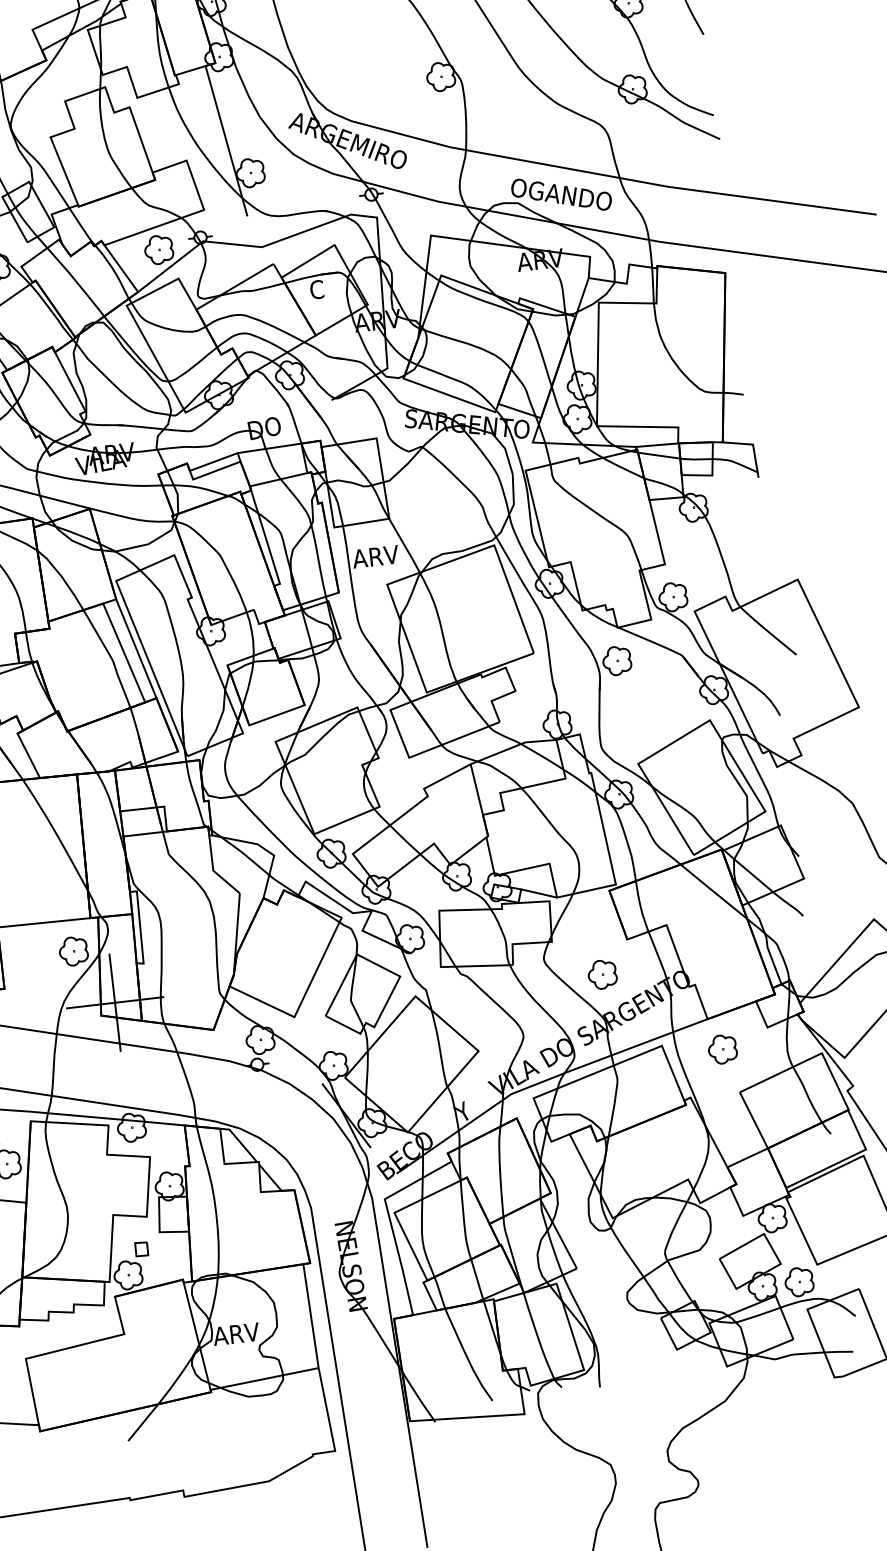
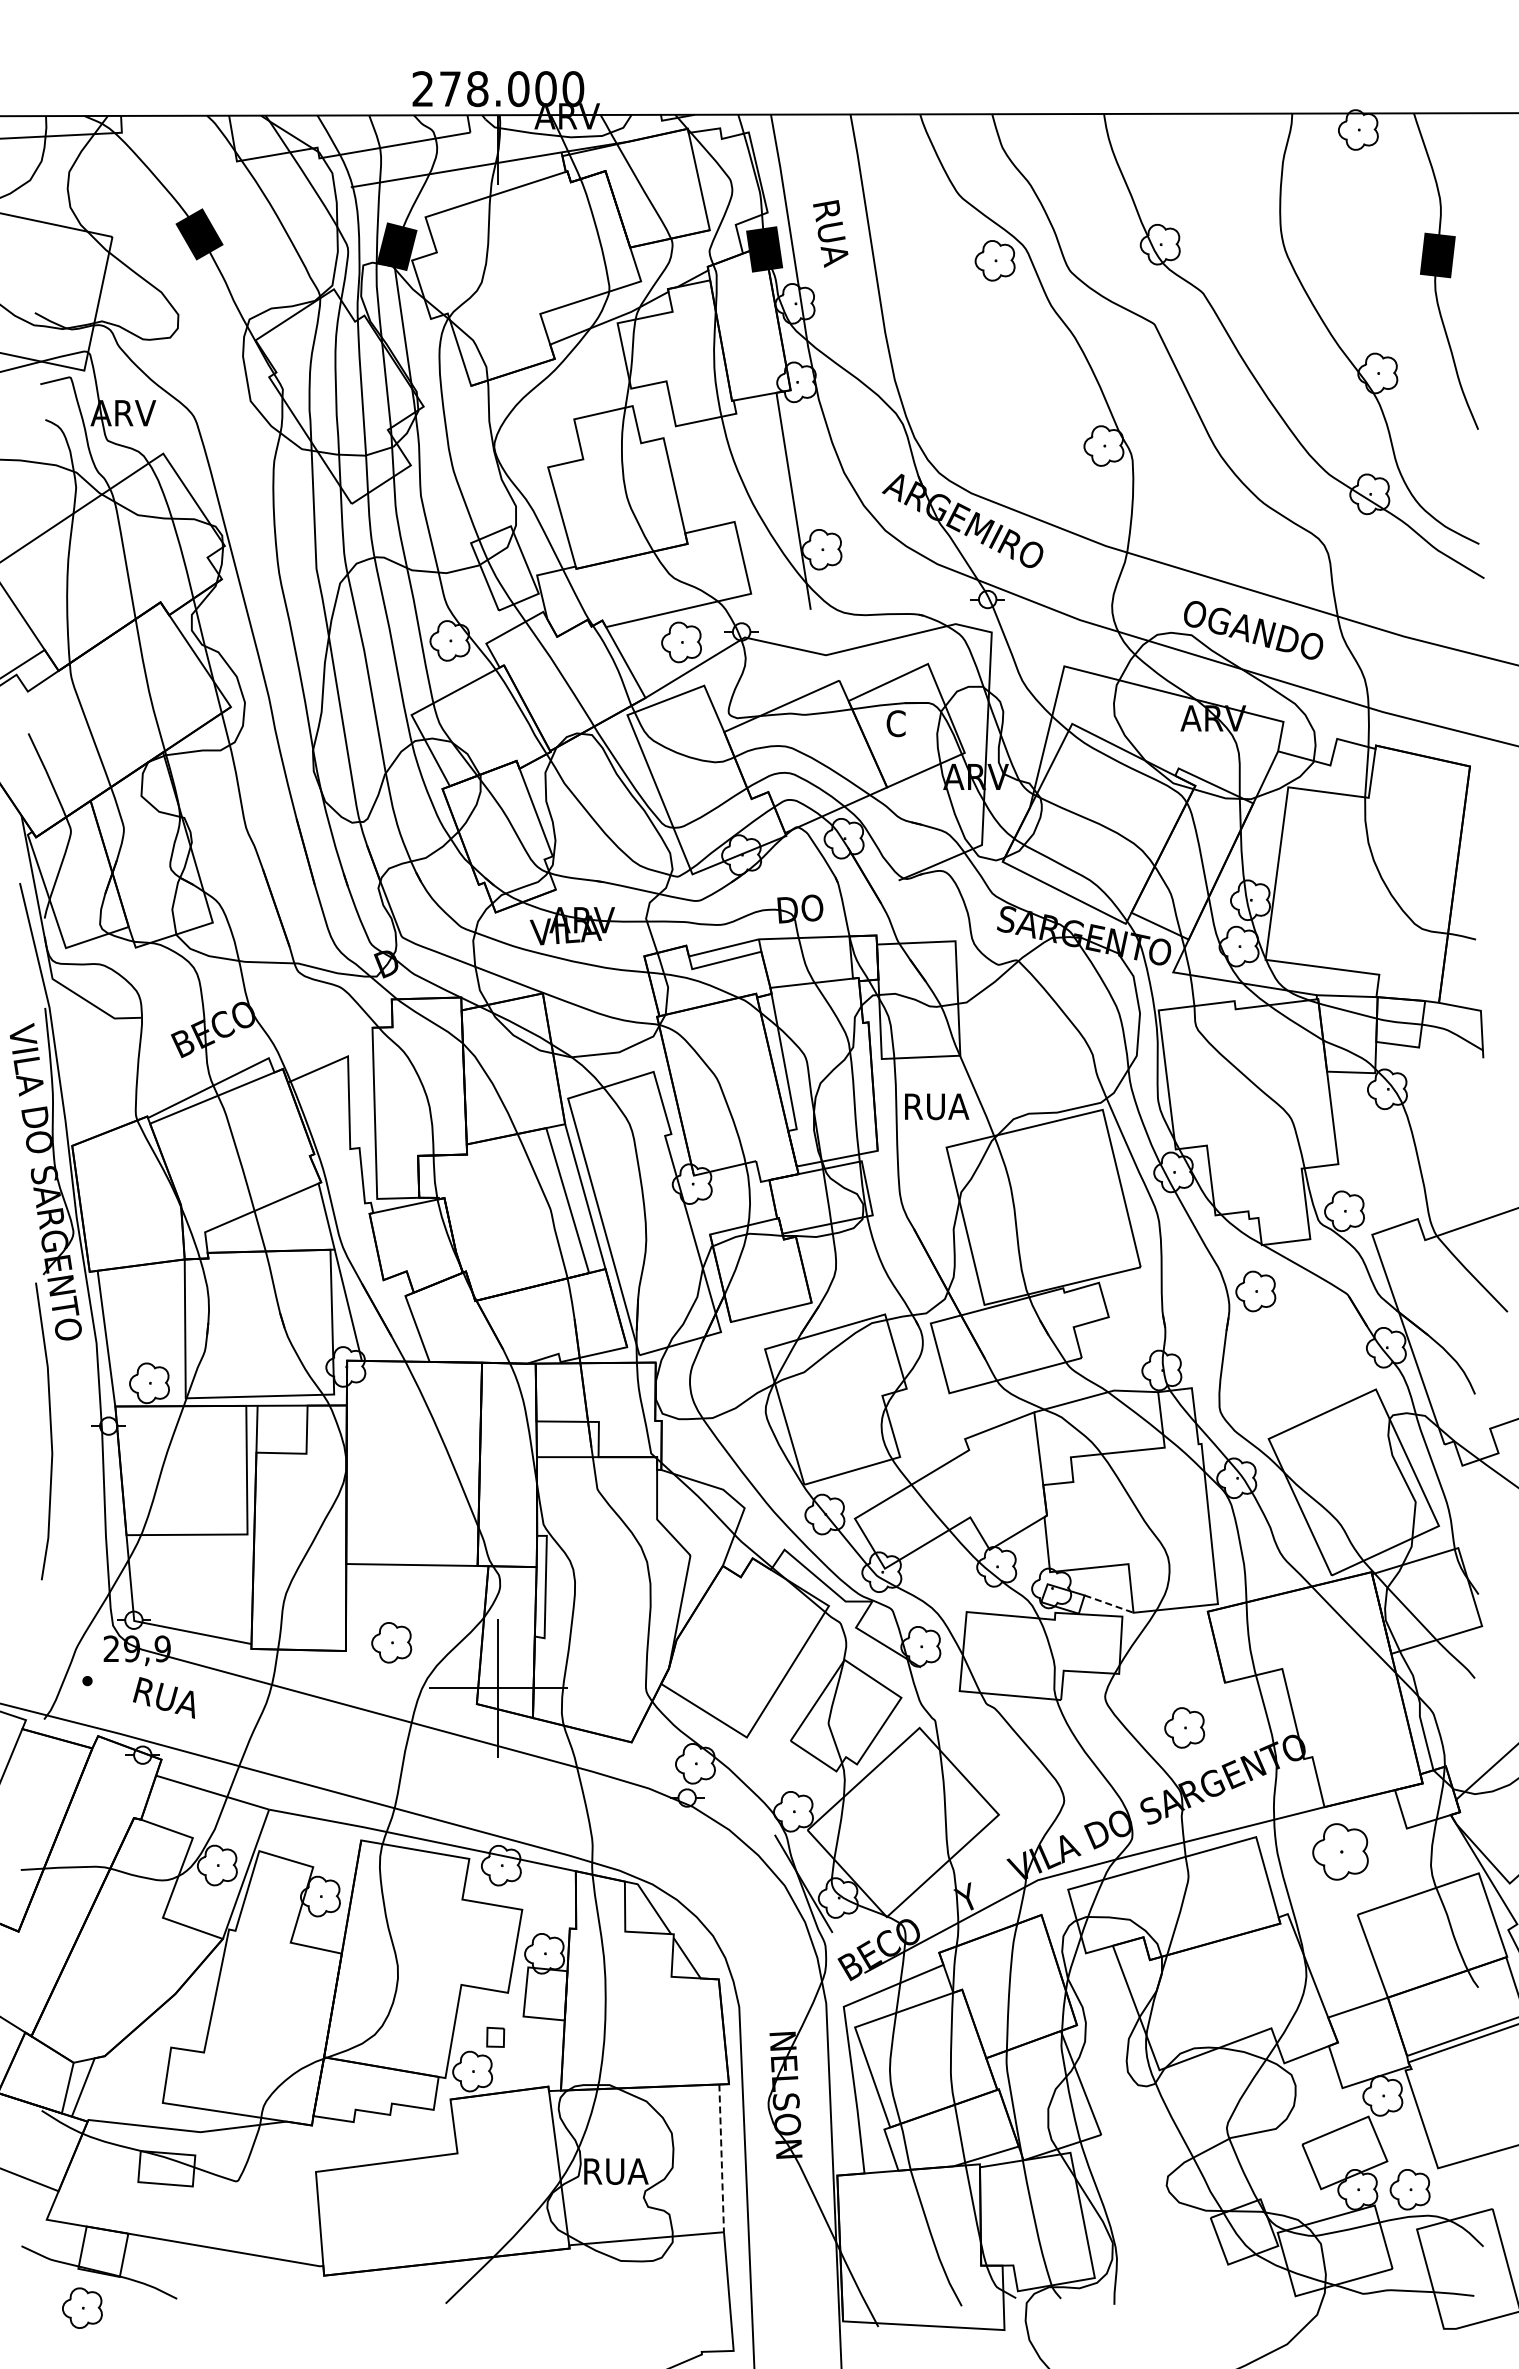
text: (376, 556) -> (935, 1106), ARV -> RUA
line: (539, 893) -> (1109, 1604), solid -> dashed
part: (73, 951) -> (391, 1642), moved
part: (722, 1049) -> (1340, 1851), size x1.4
line: (310, 1316) -> (721, 2158), solid -> dashed
text: (236, 1334) -> (614, 2171), ARV -> RUA

